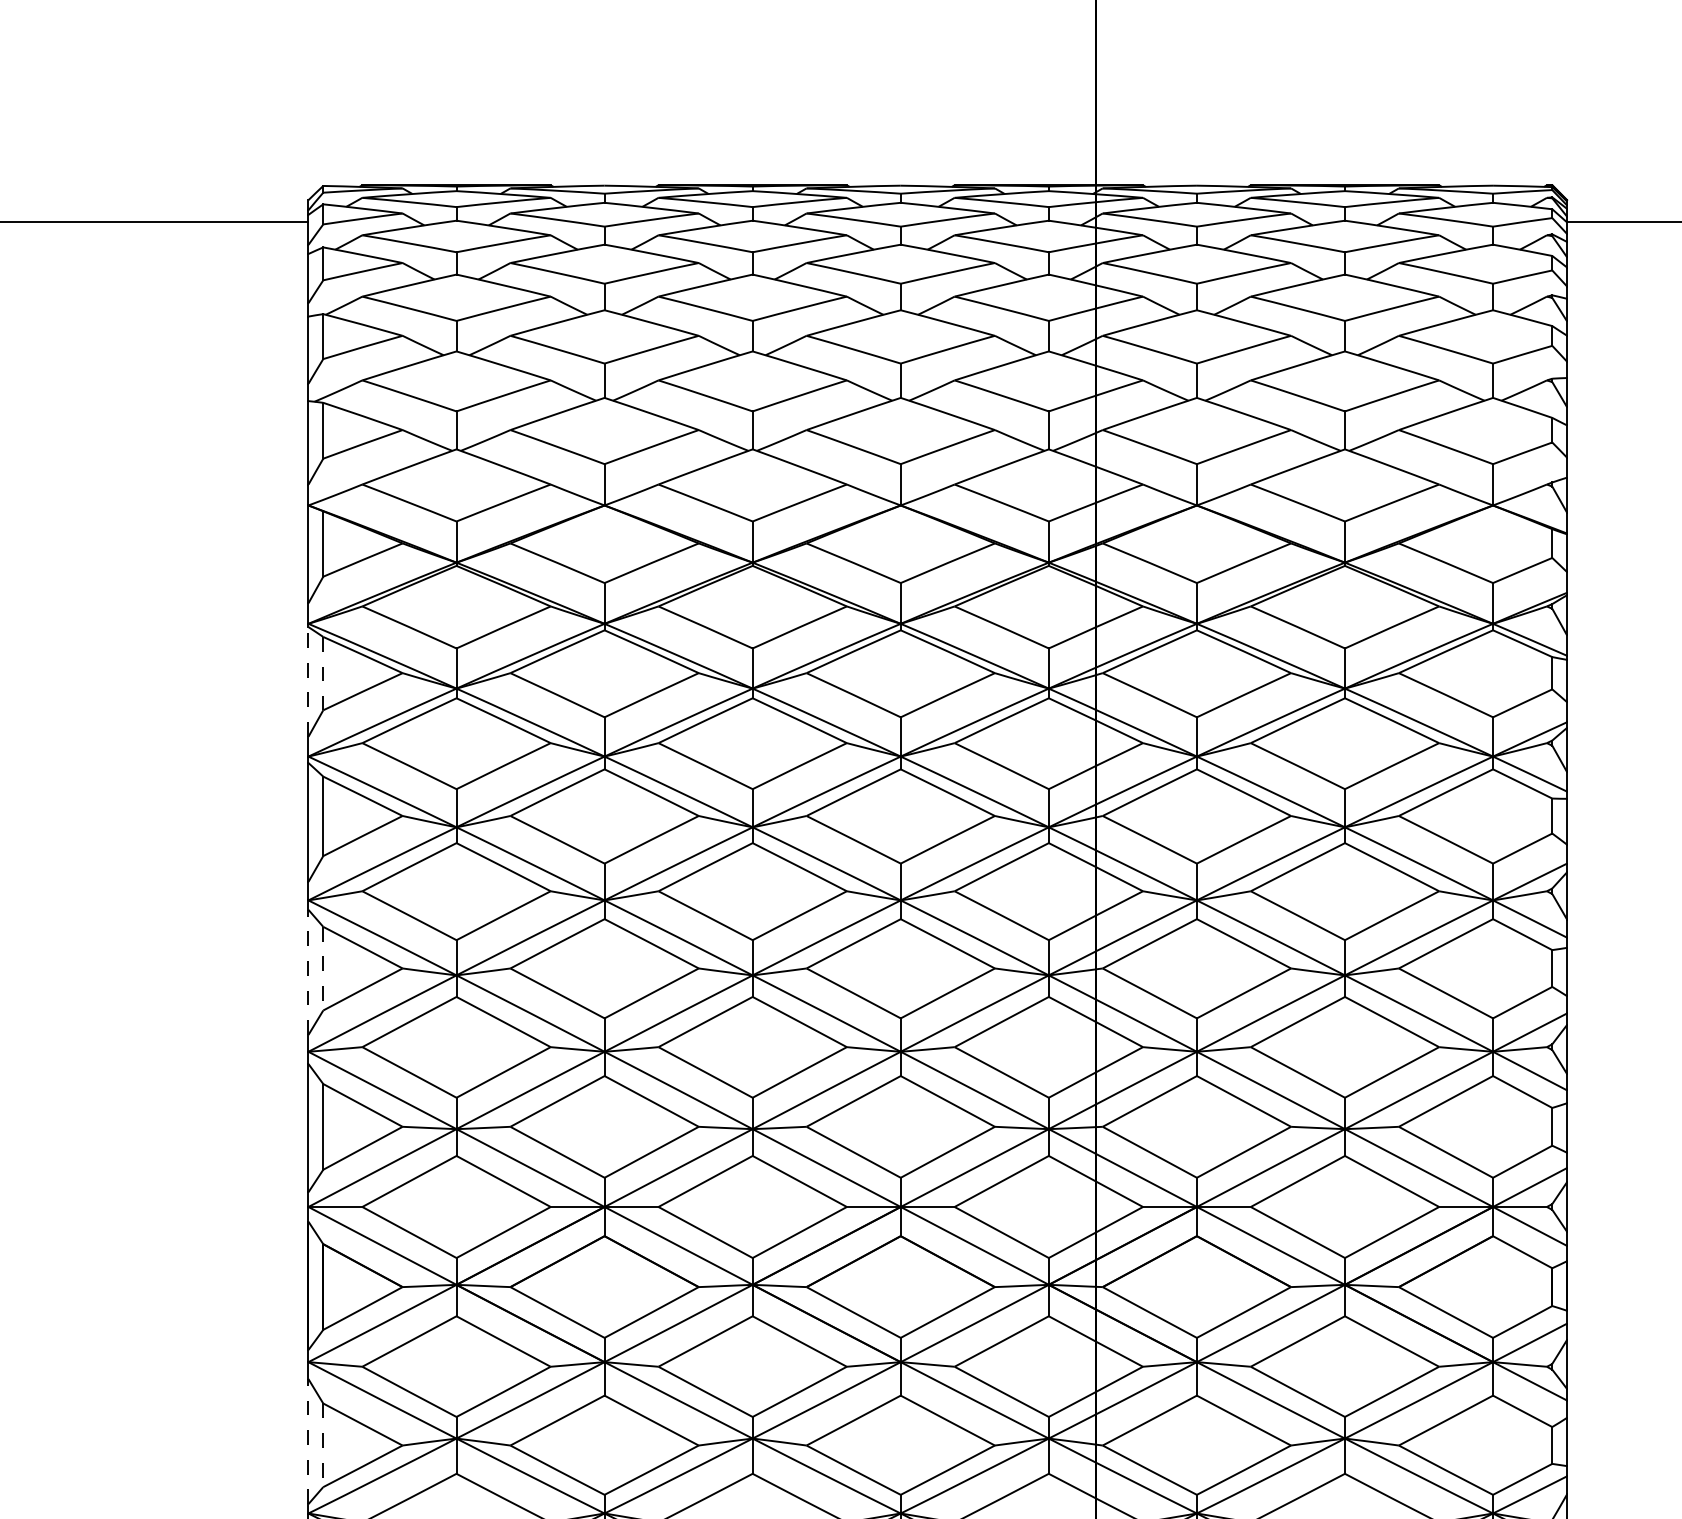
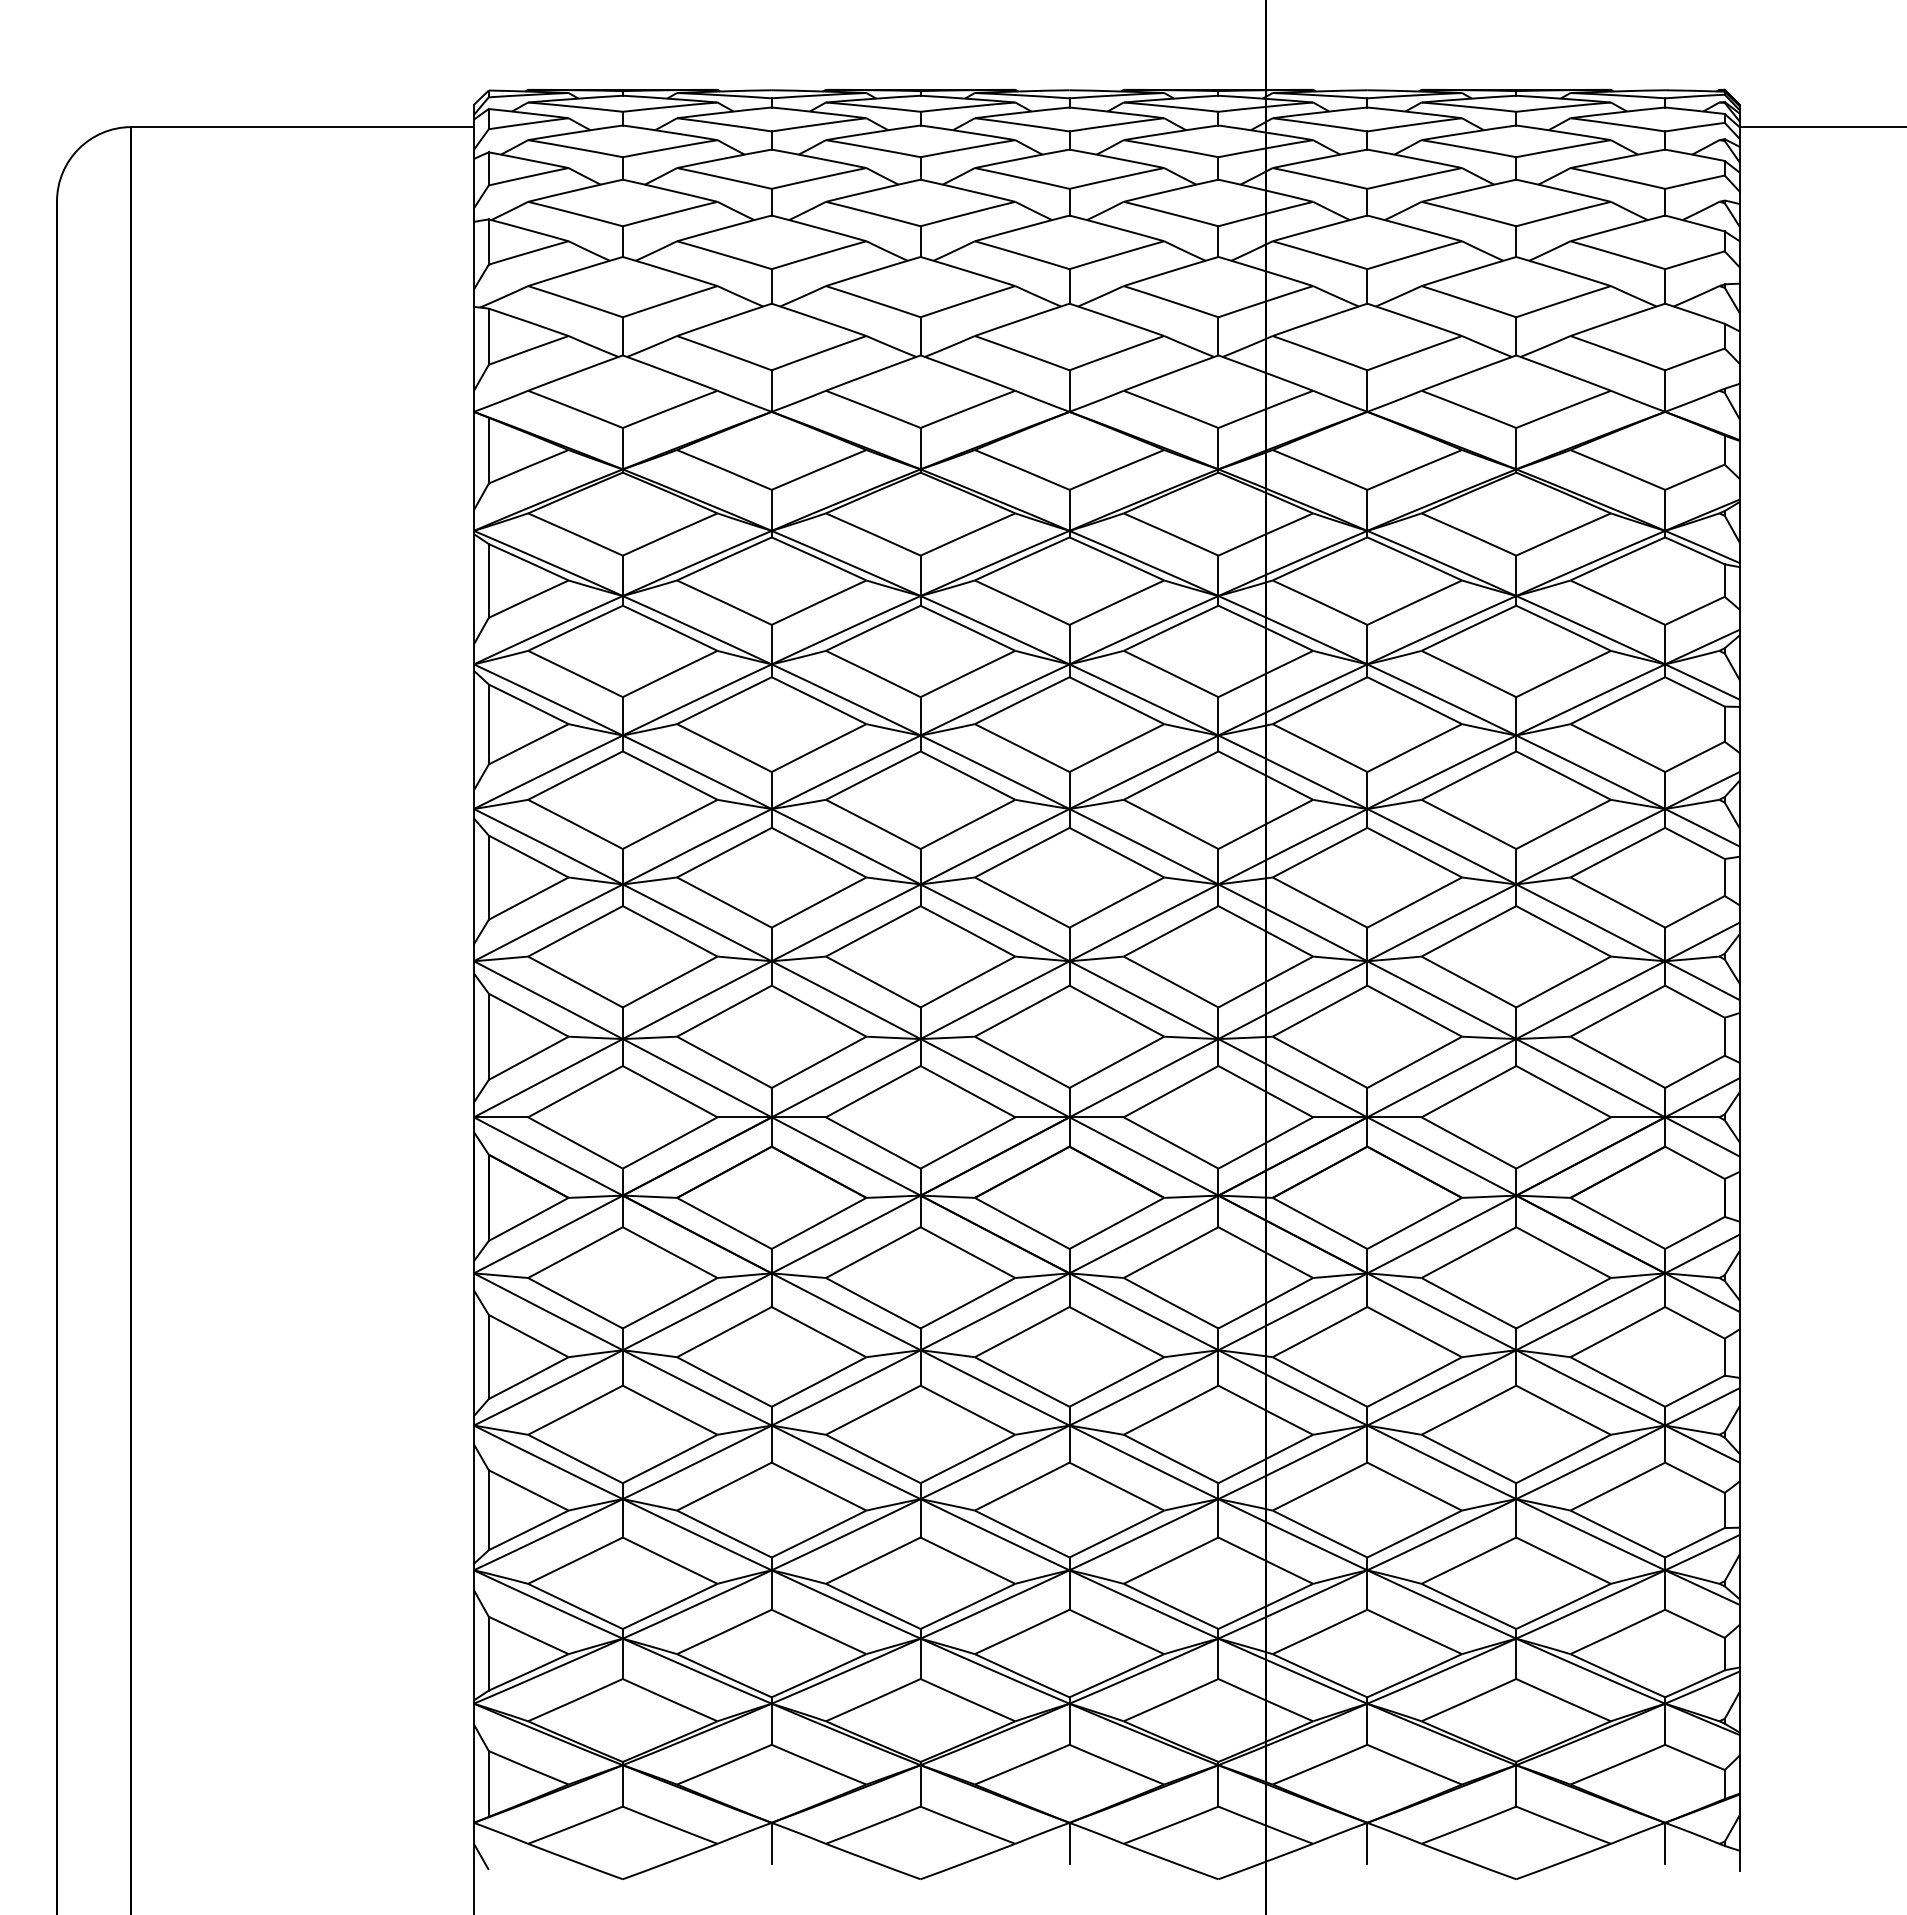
line: (322, 673) -> (488, 580), dashed -> solid
line: (308, 681) -> (473, 588), dashed -> solid
line: (322, 969) -> (488, 878), dashed -> solid
line: (308, 972) -> (473, 881), dashed -> solid
line: (308, 1441) -> (473, 1353), dashed -> solid
line: (322, 1445) -> (488, 1357), dashed -> solid

